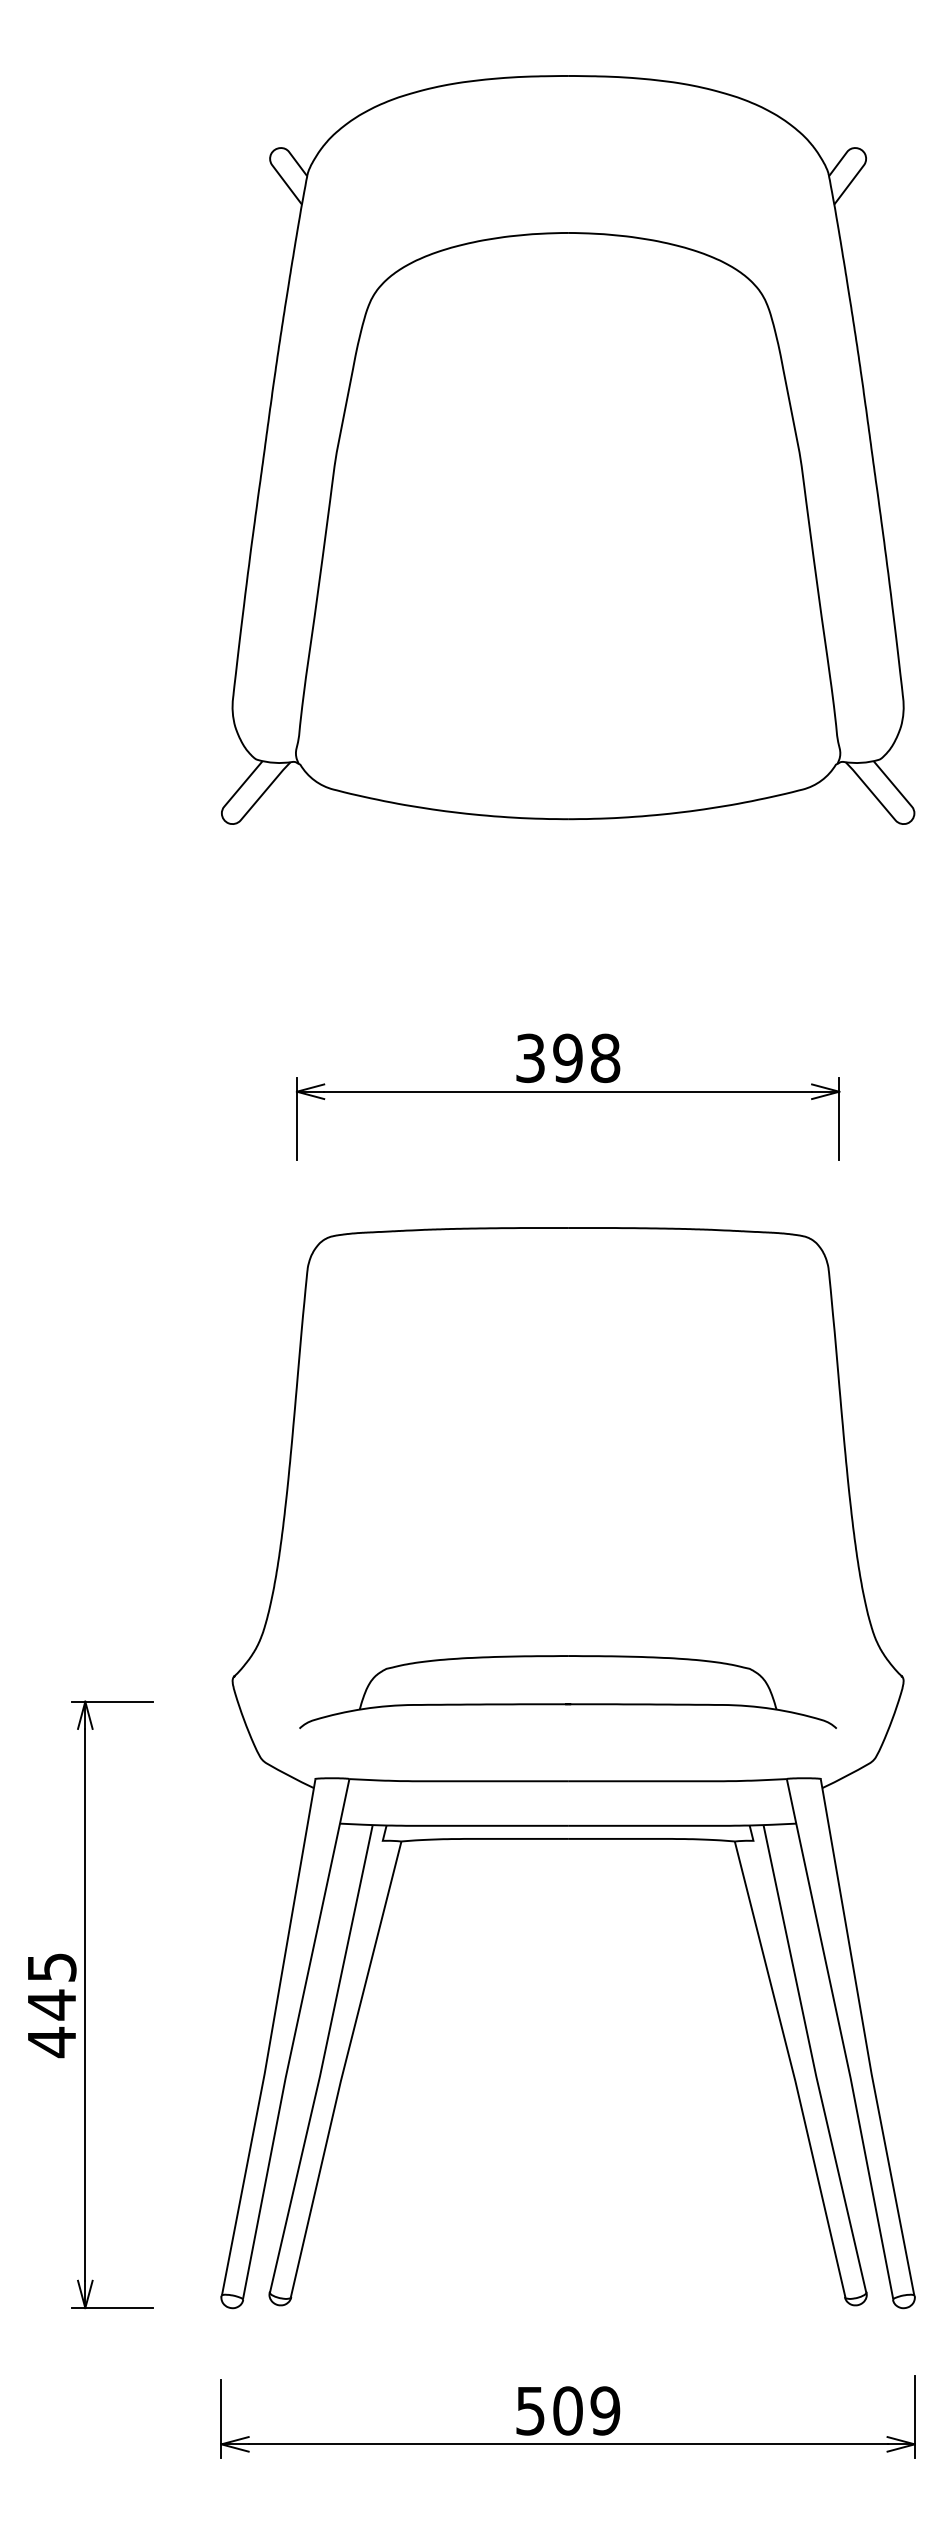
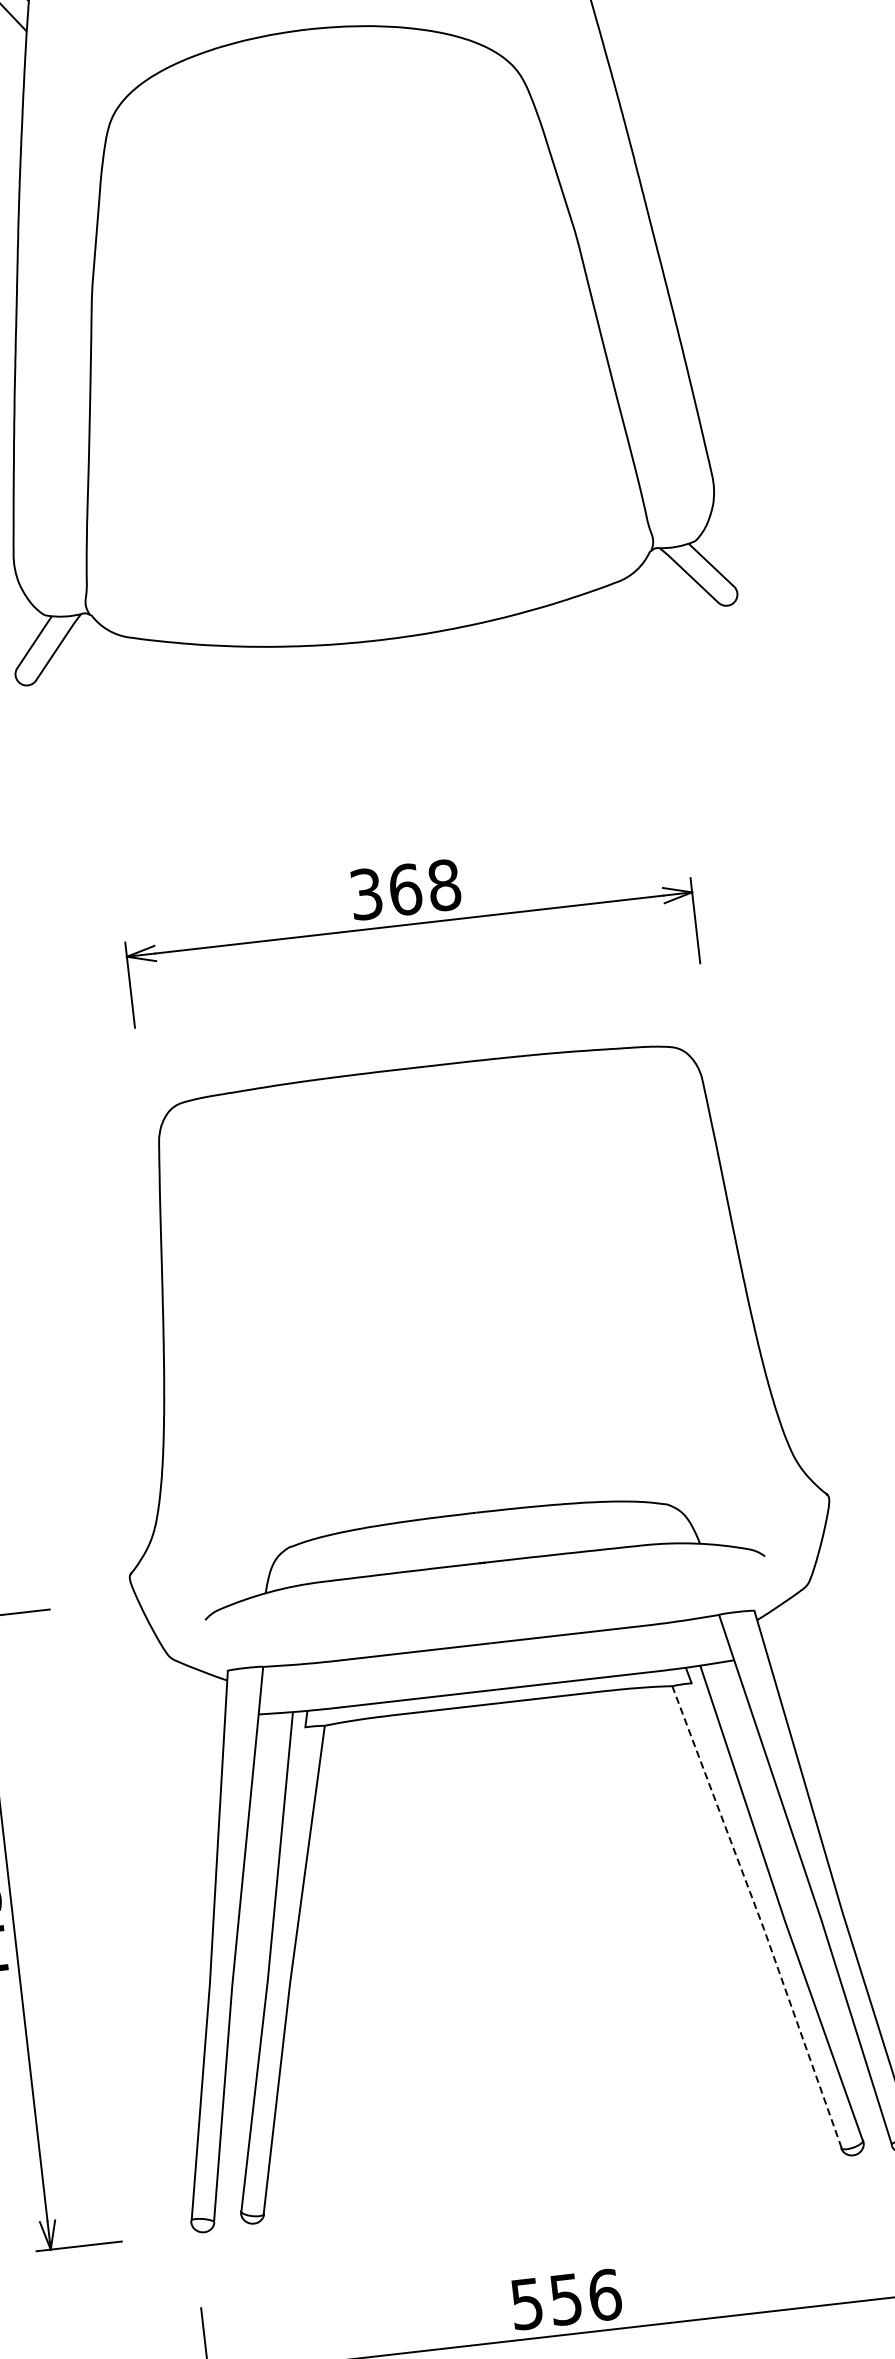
text: (568, 1058) -> (405, 889), 398 -> 368
line: (792, 2069) -> (759, 1916), solid -> dashed
text: (586, 2410) -> (585, 2296), 509 -> 556

